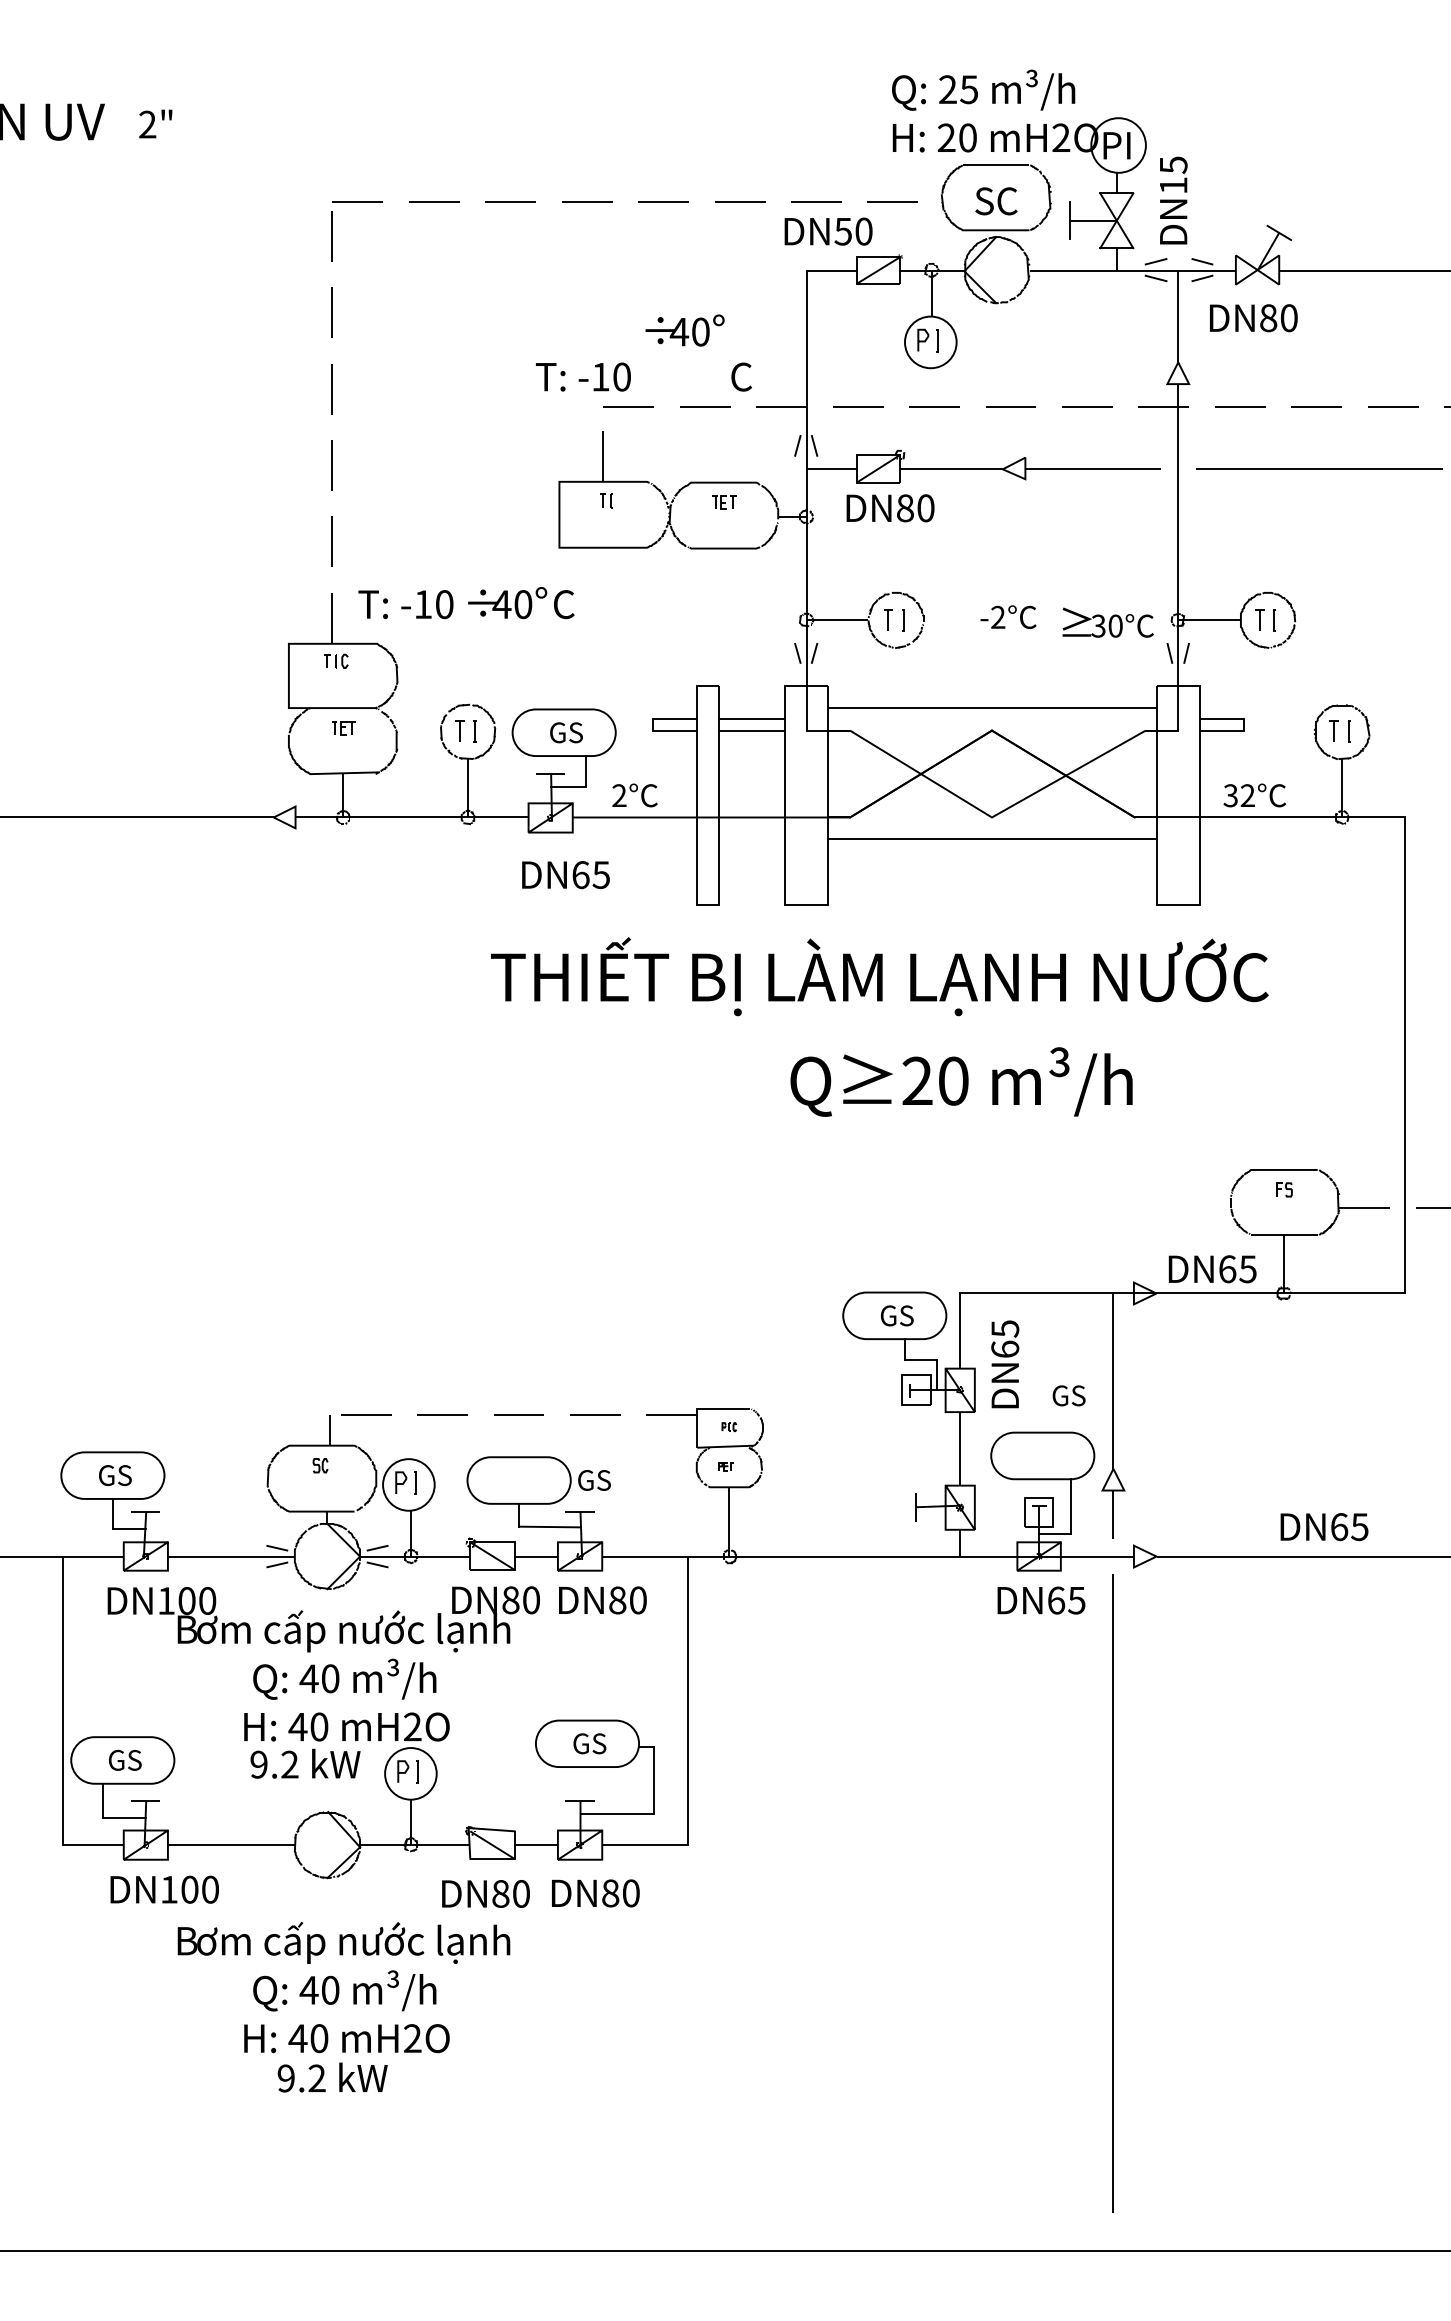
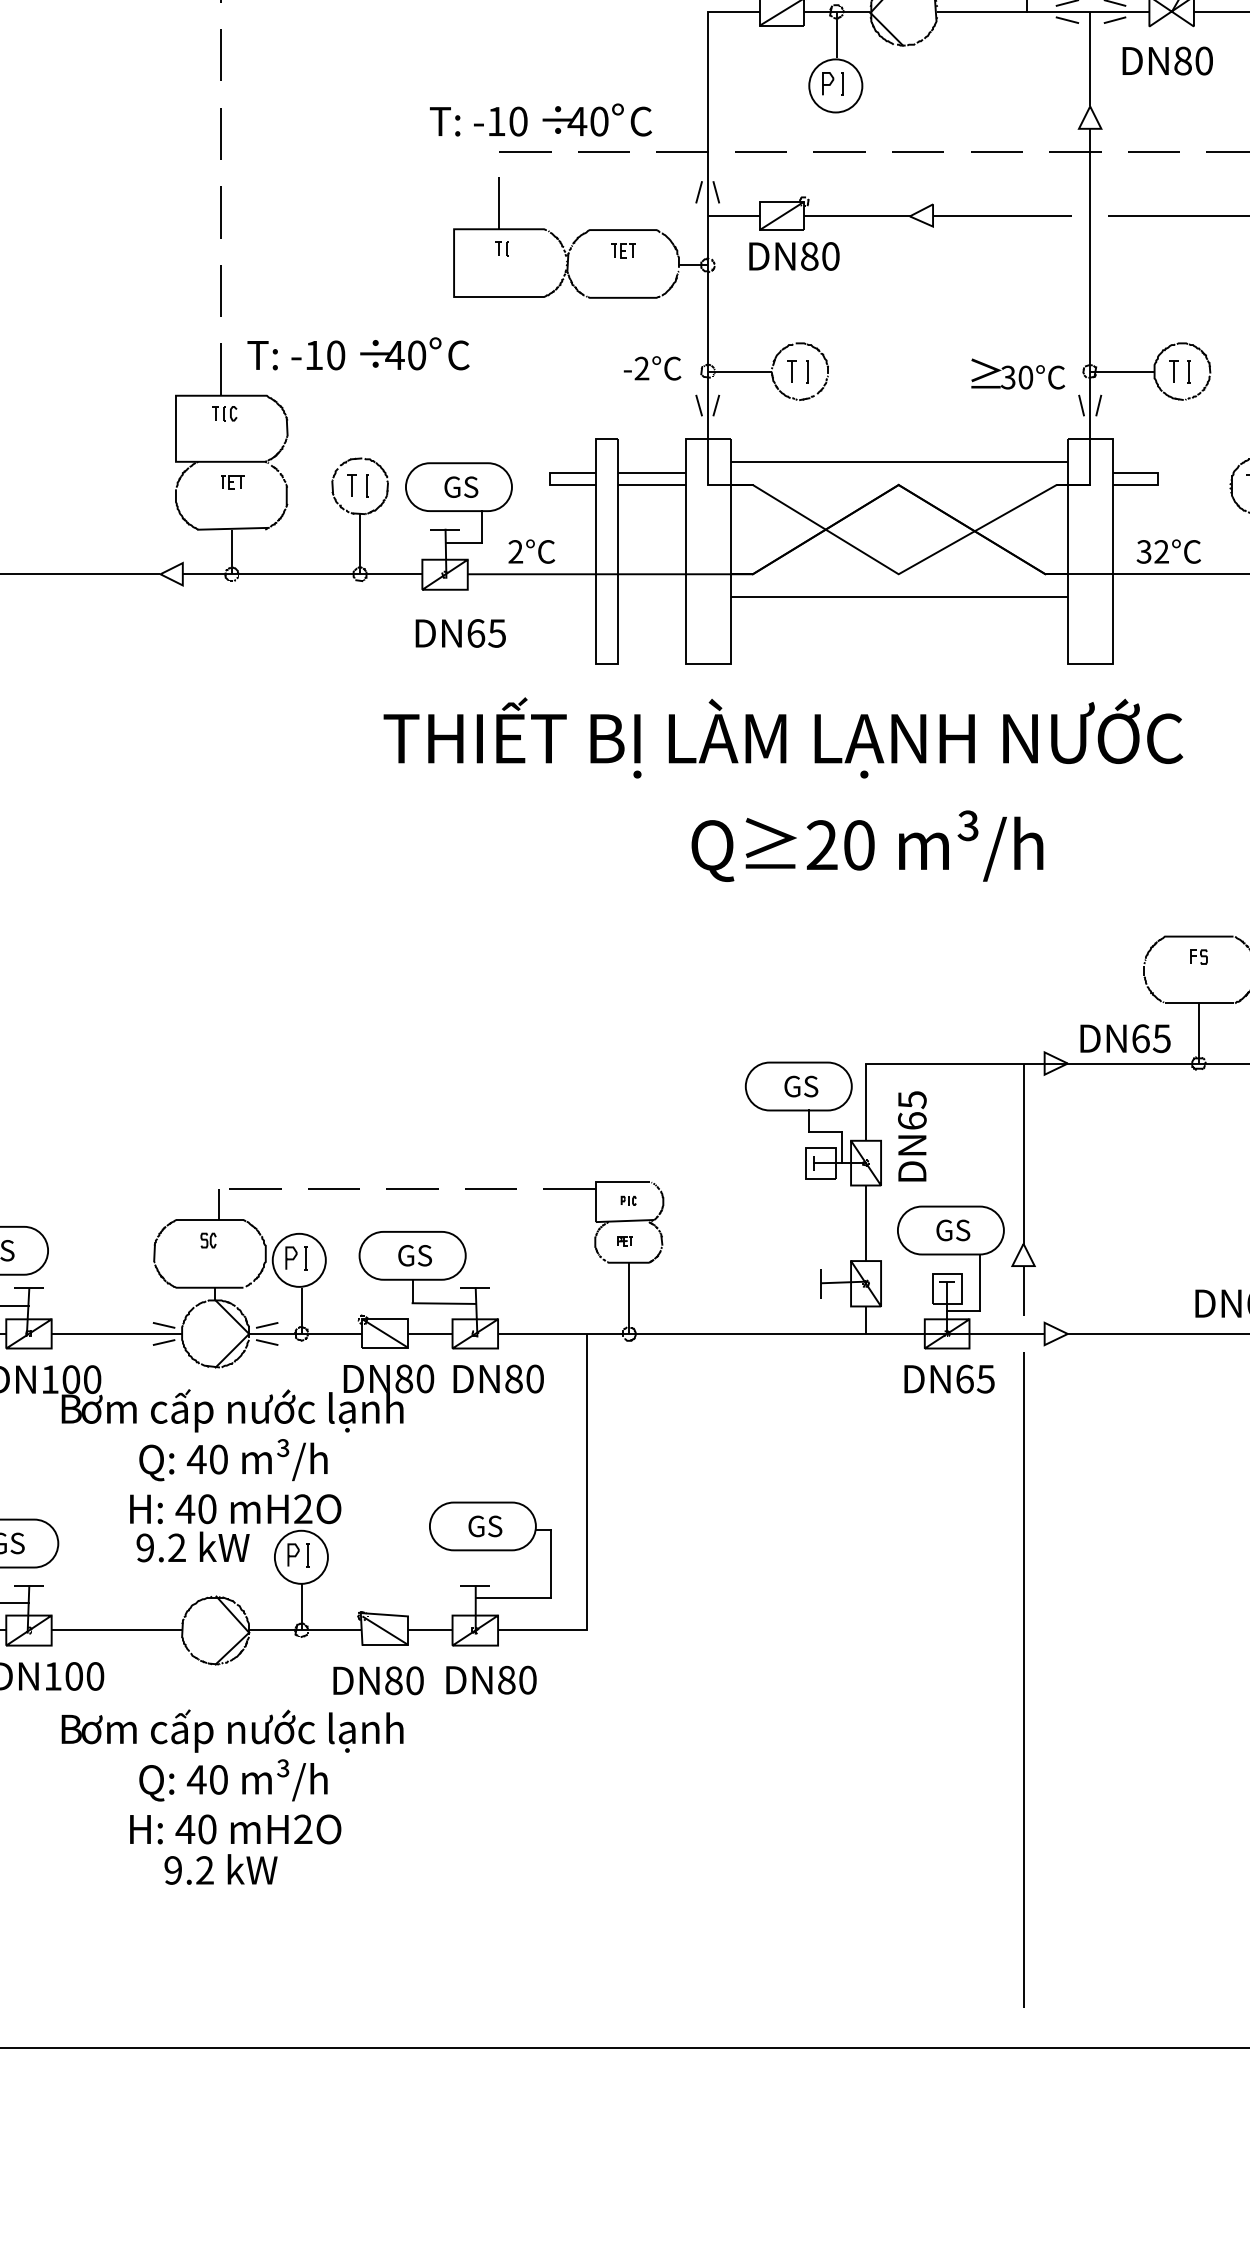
text: (684, 330) -> (582, 119), moved
text: (1008, 616) -> (652, 367), moved
text: (1068, 1395) -> (952, 1230), moved
text: (594, 1480) -> (415, 1255), moved

